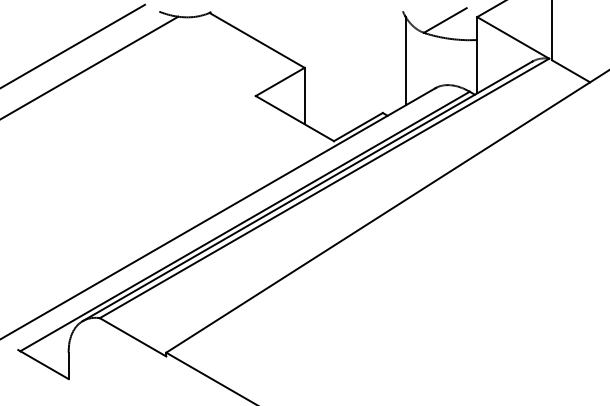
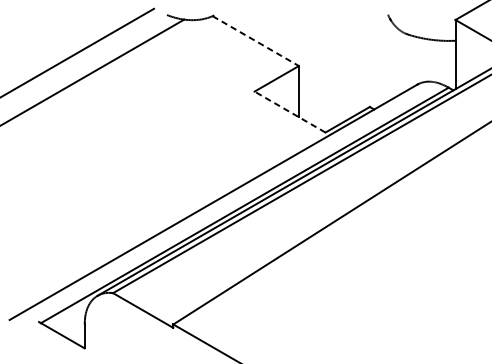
line: (444, 20) -> (425, 23), removed
line: (257, 40) -> (256, 41), solid -> dashed
line: (405, 60) -> (390, 59), removed
line: (294, 118) -> (289, 111), solid -> dashed

